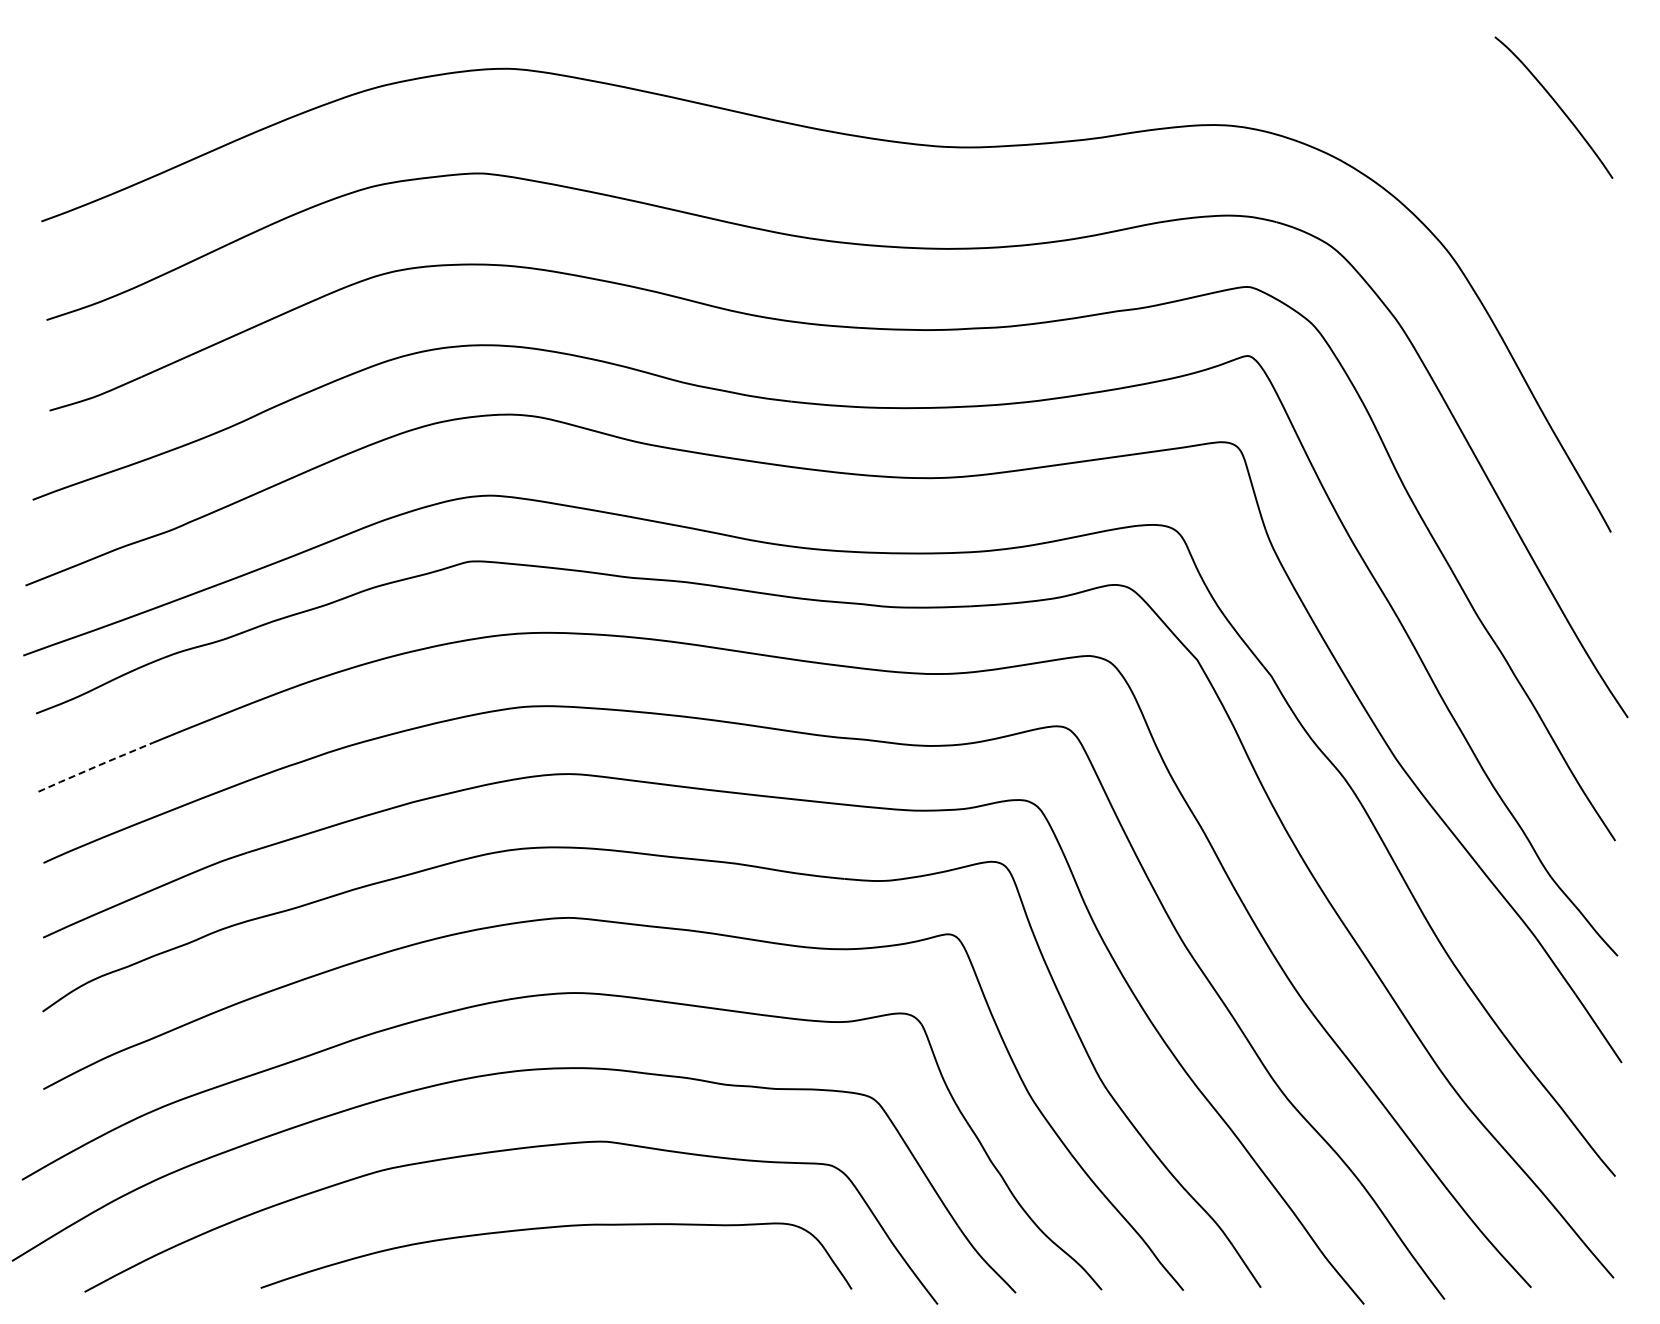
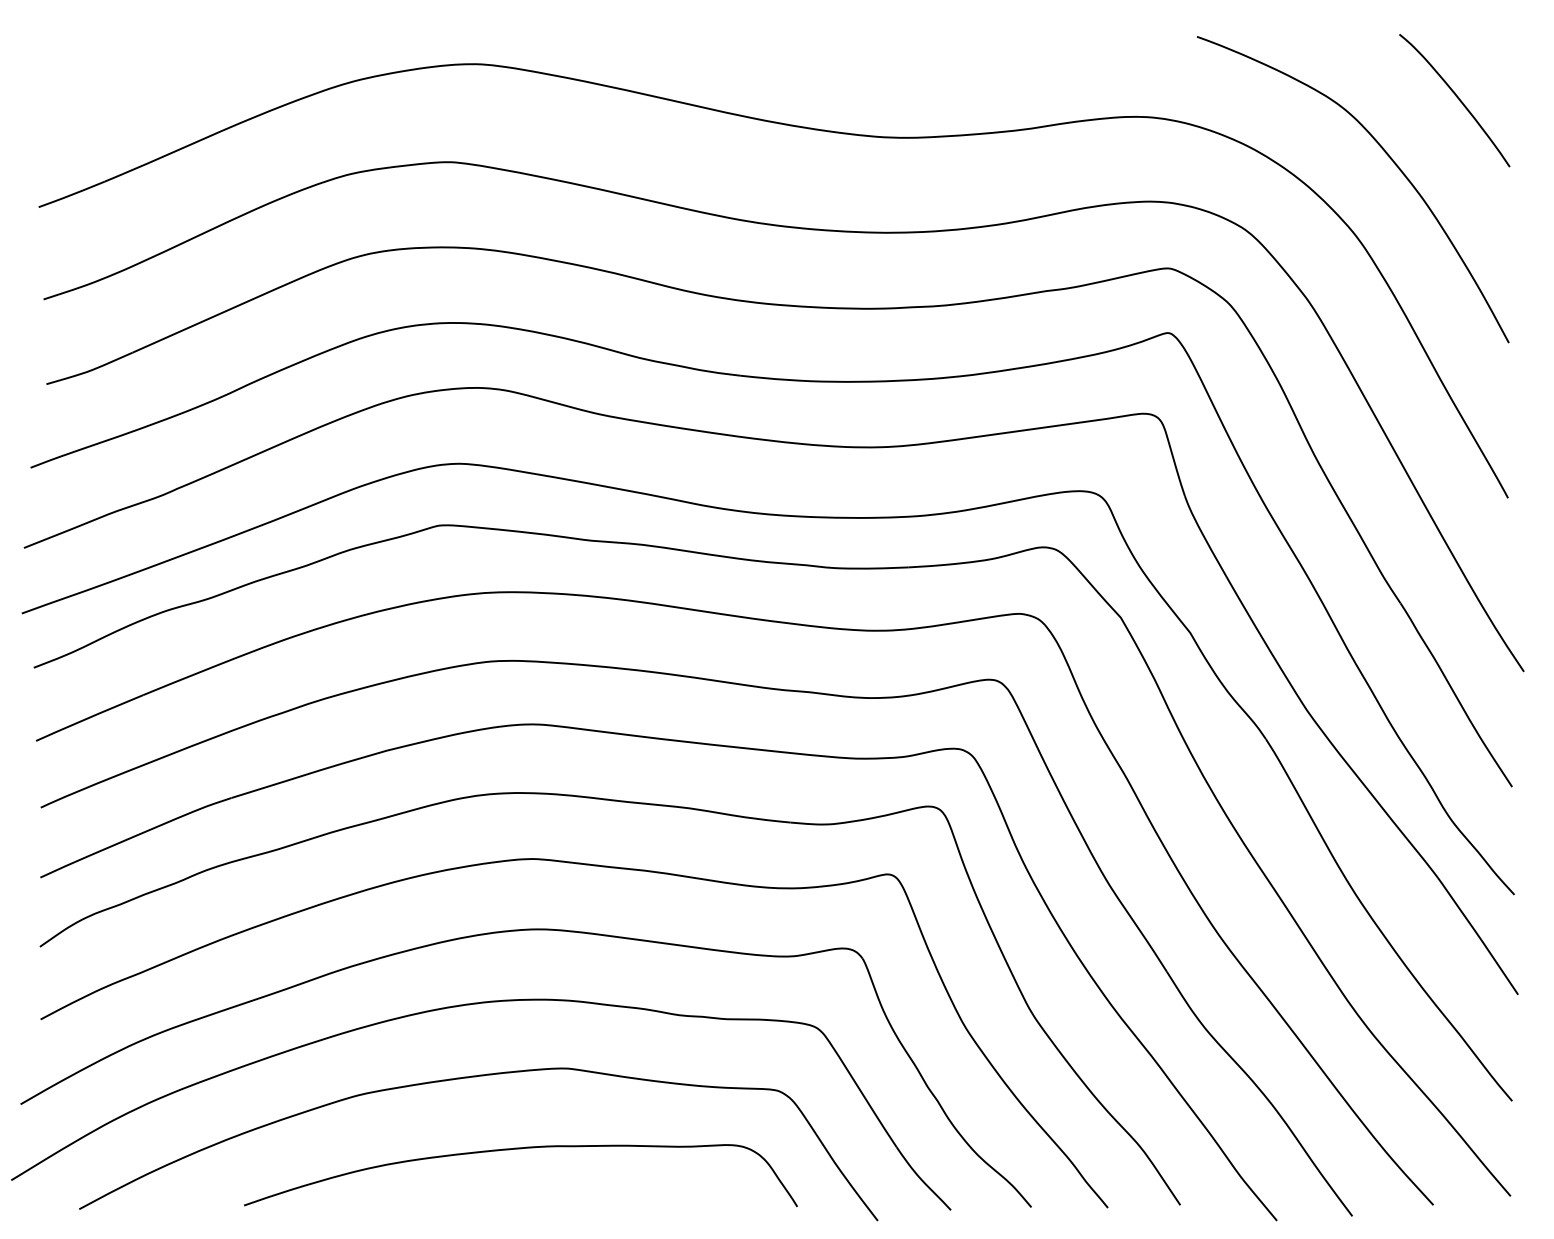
curve: (1483, 168) -> (1388, 157), added
line: (95, 766) -> (89, 717), dashed -> solid

